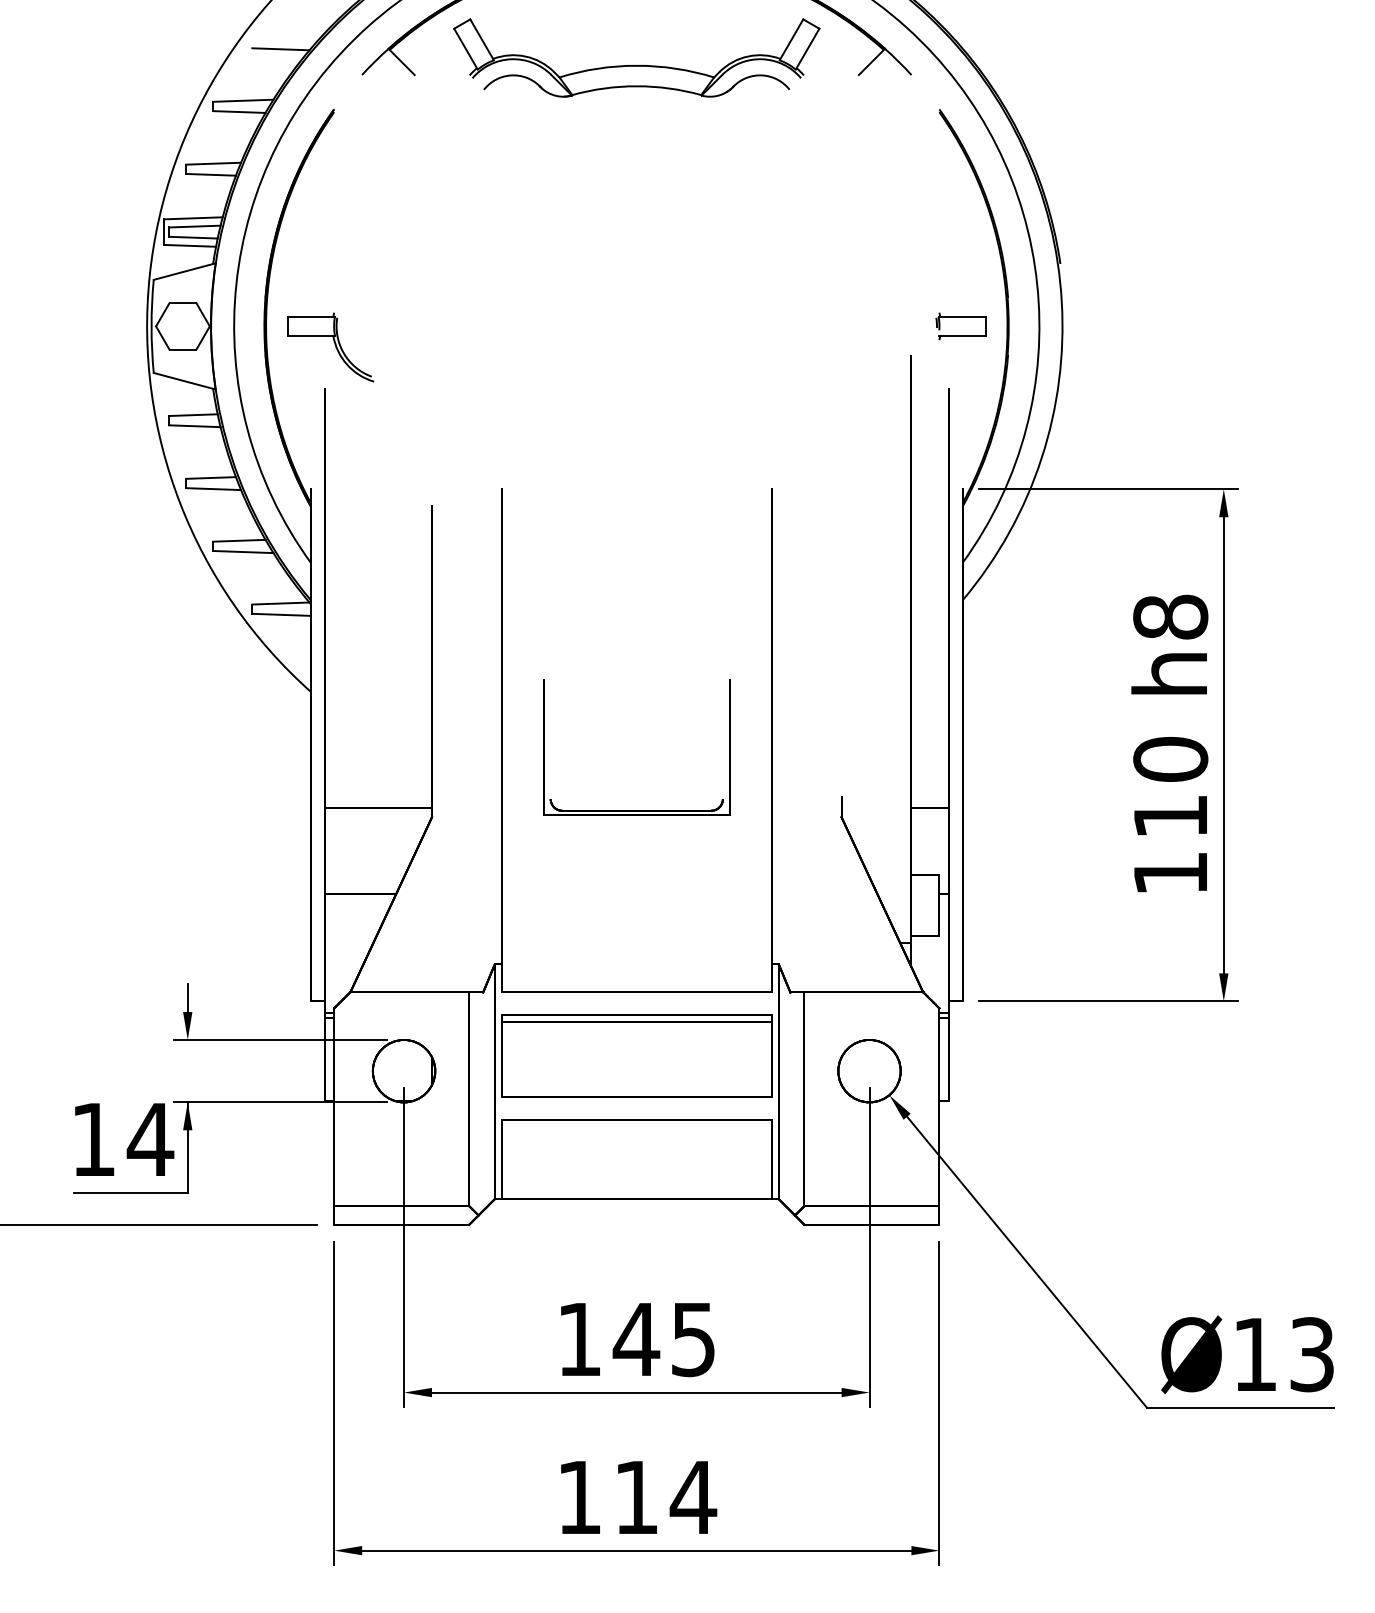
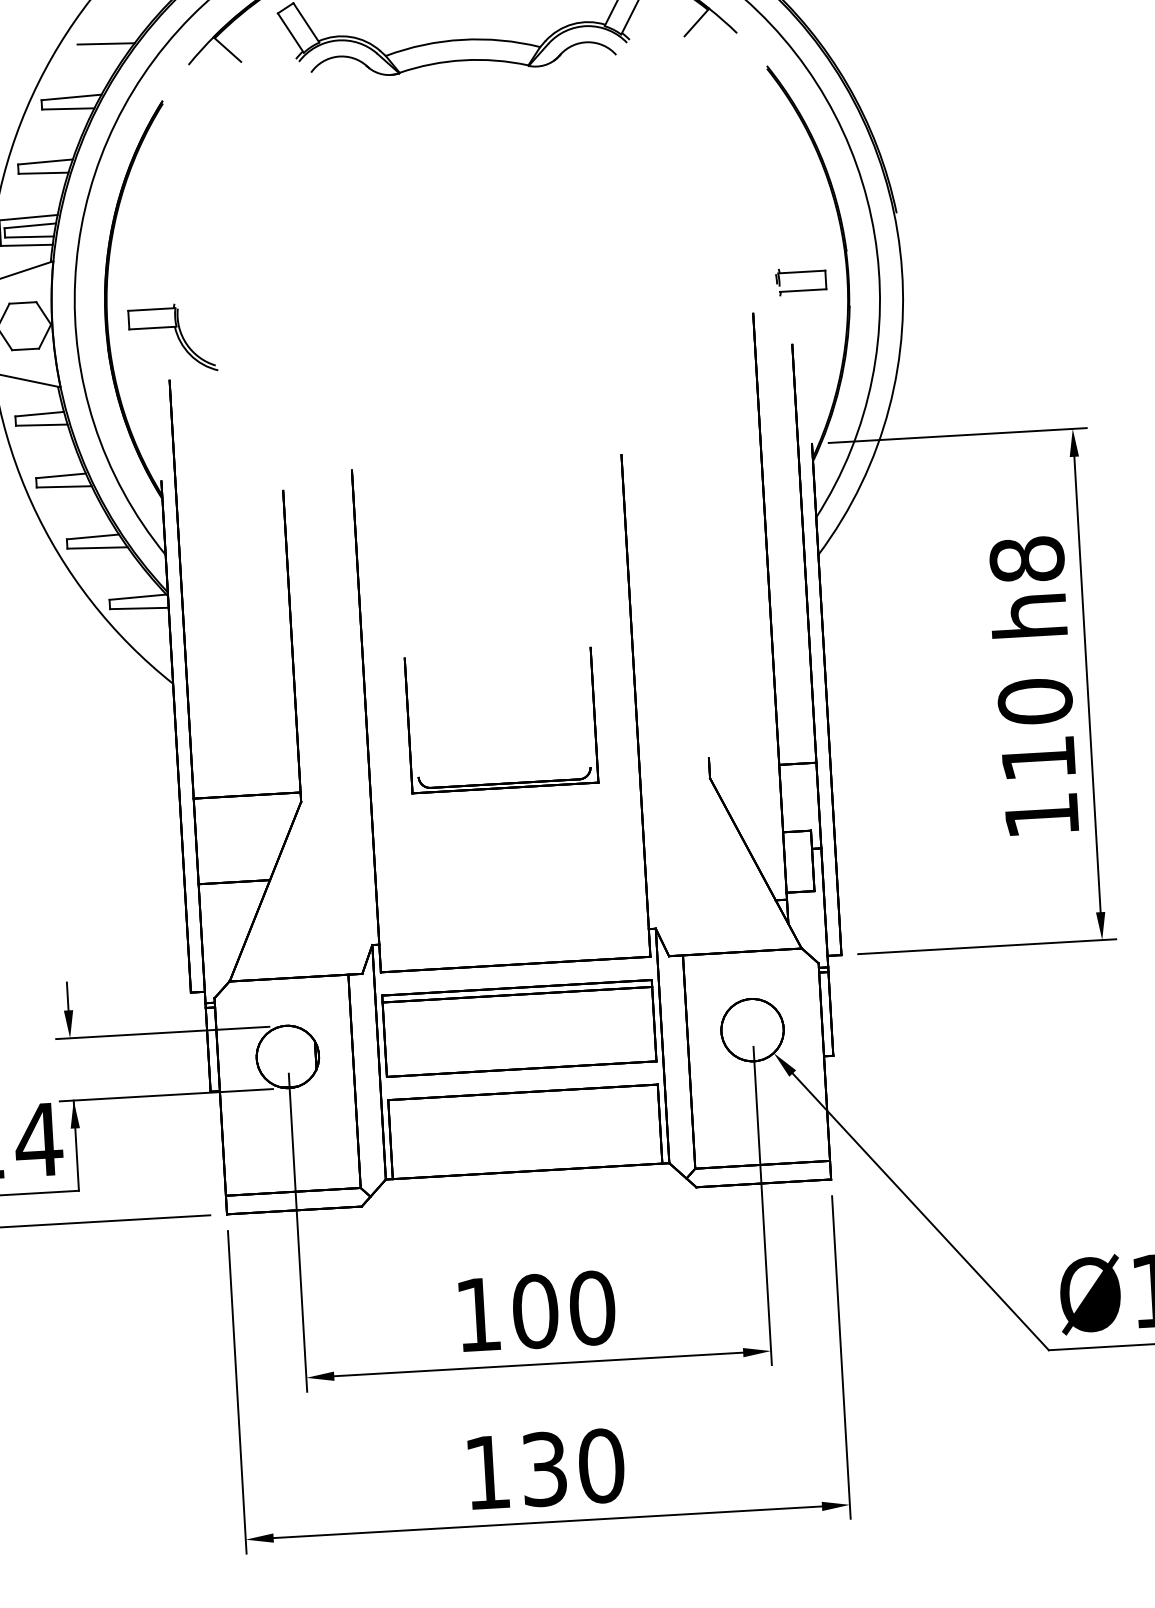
text: (664, 1339) -> (563, 1309), 145 -> 100
text: (666, 1497) -> (574, 1467), 114 -> 130

